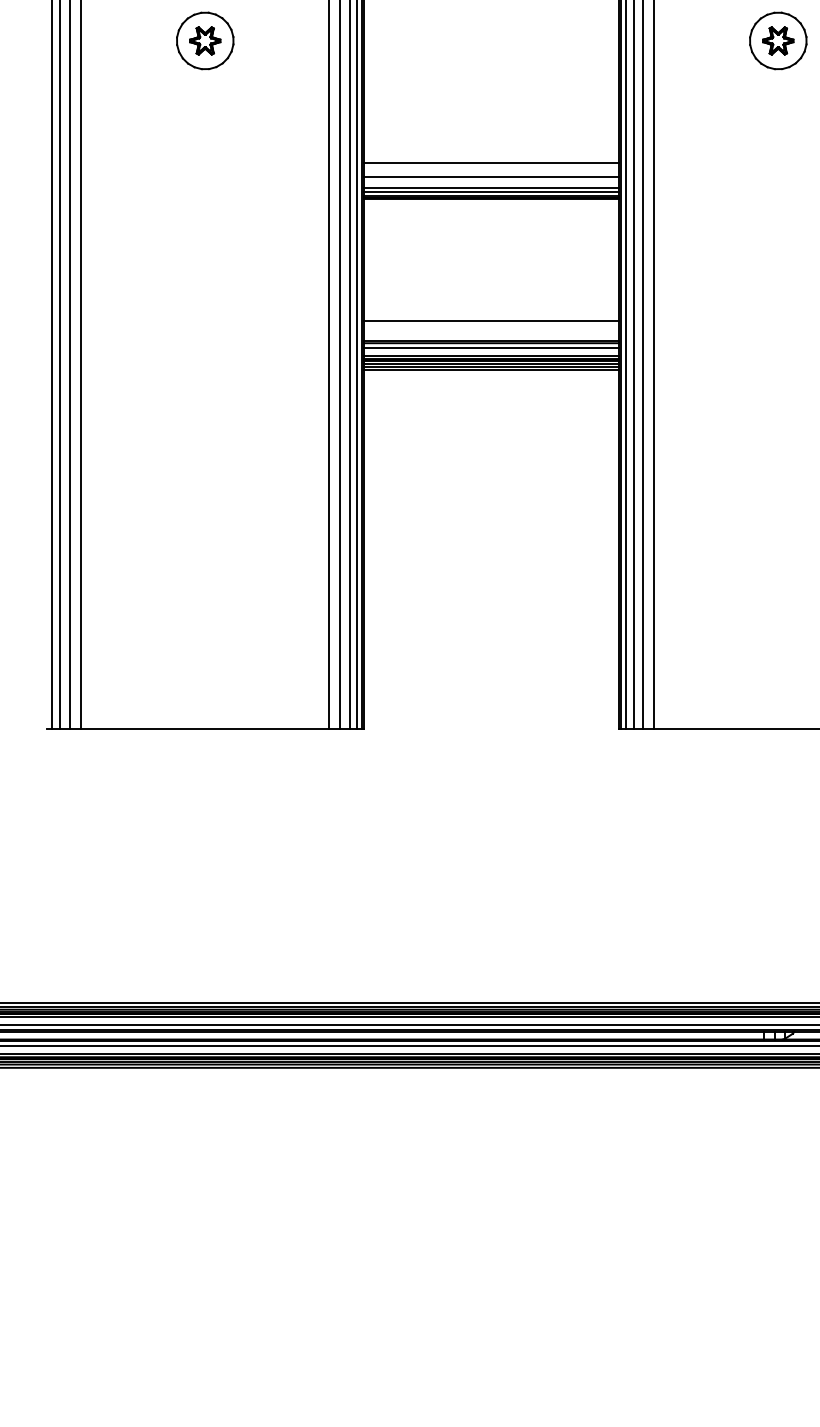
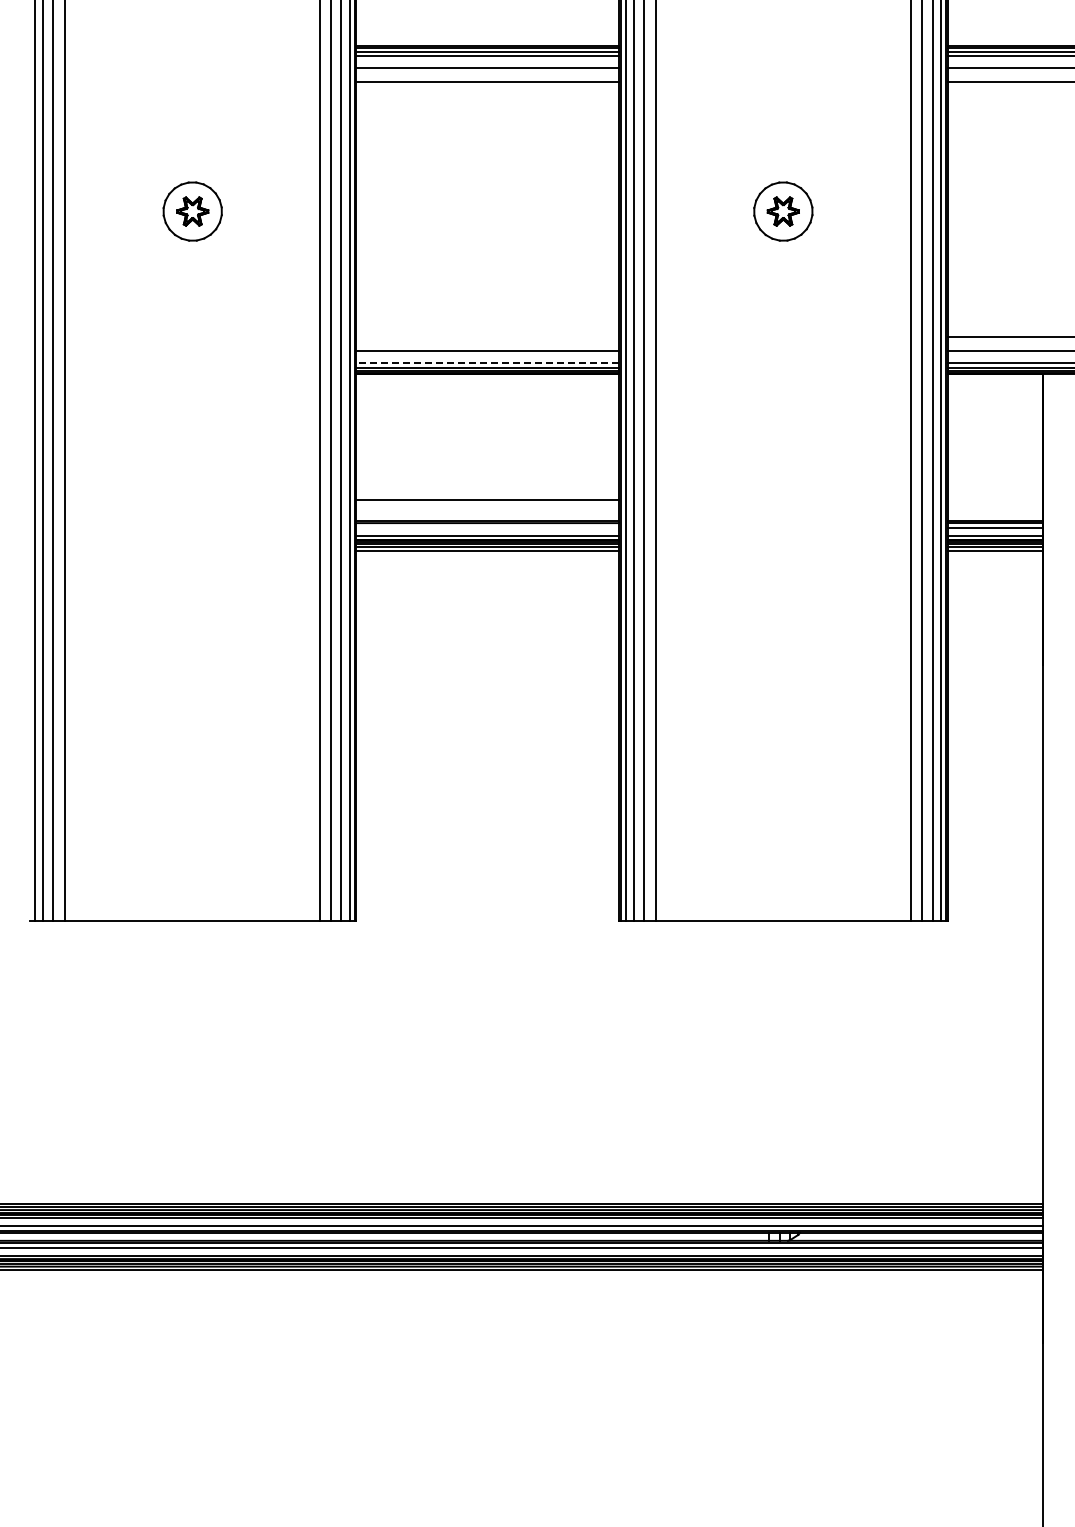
line: (491, 163) -> (487, 337), removed
line: (491, 188) -> (487, 363), solid -> dashed
line: (491, 348) -> (487, 528), removed

